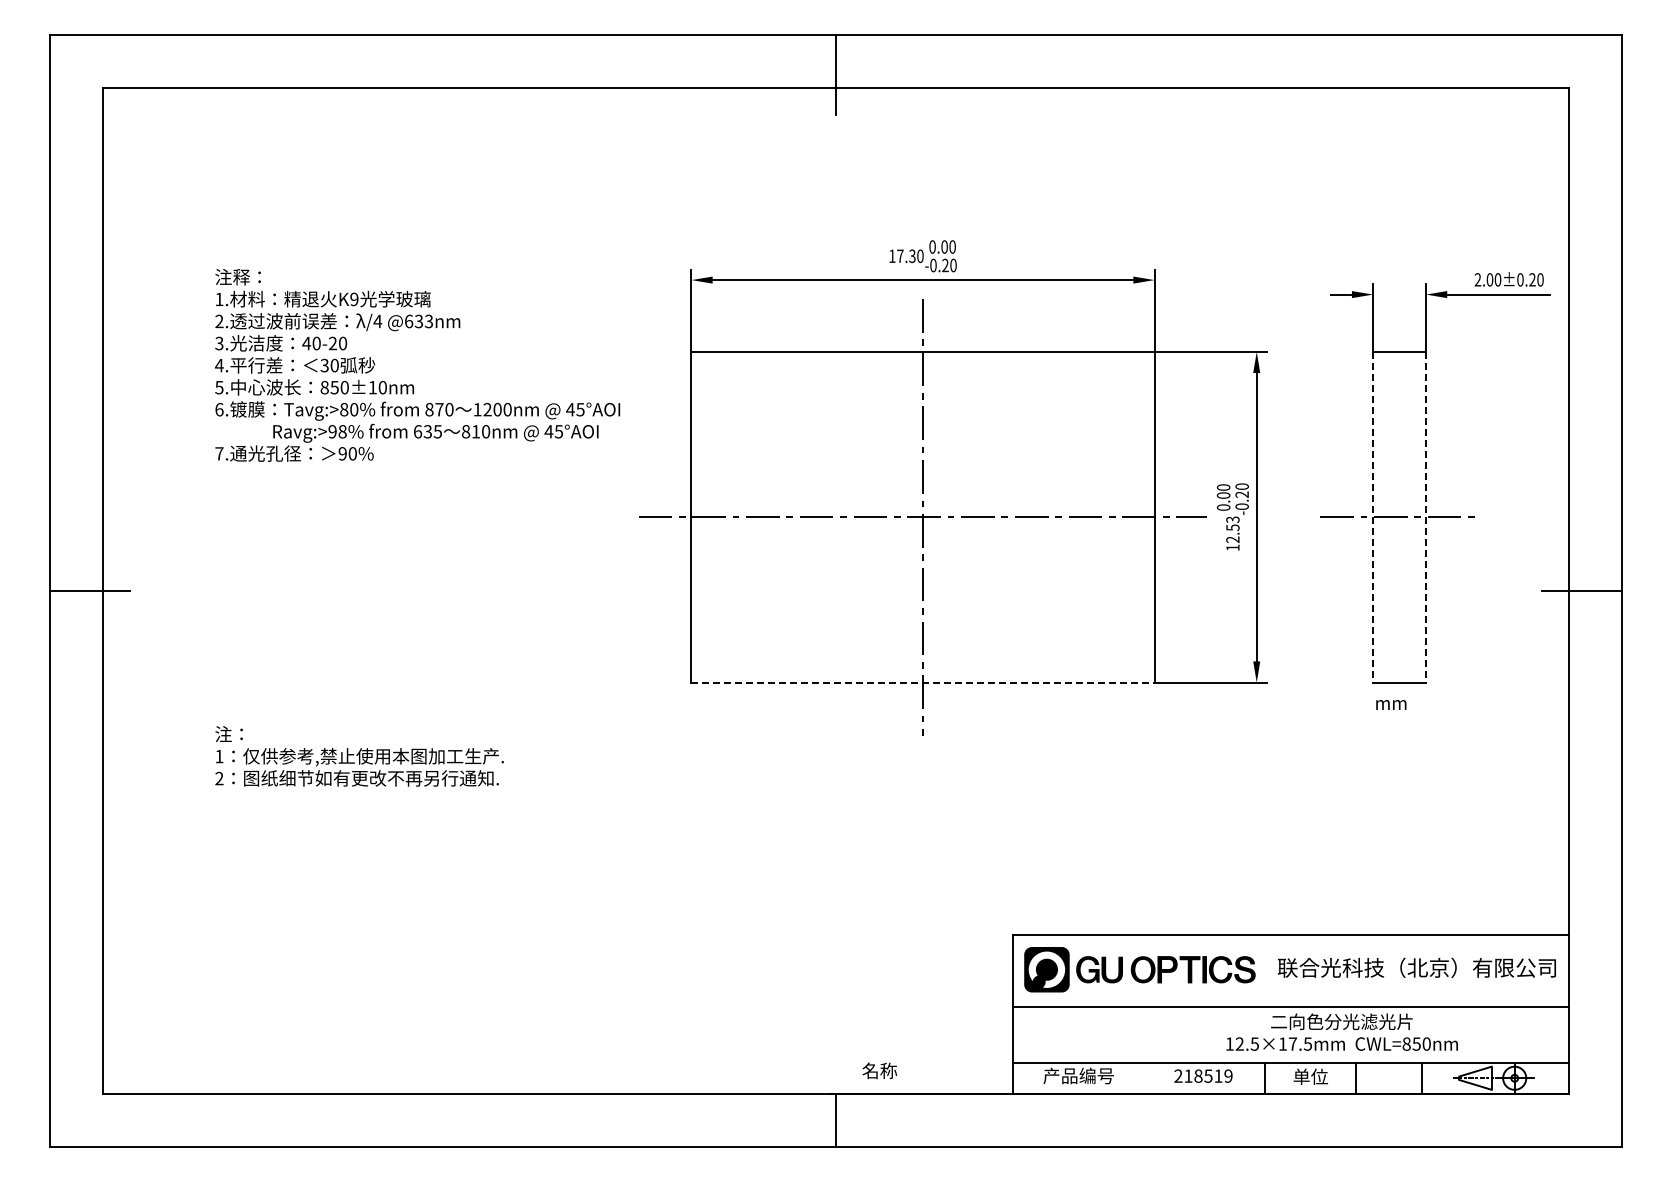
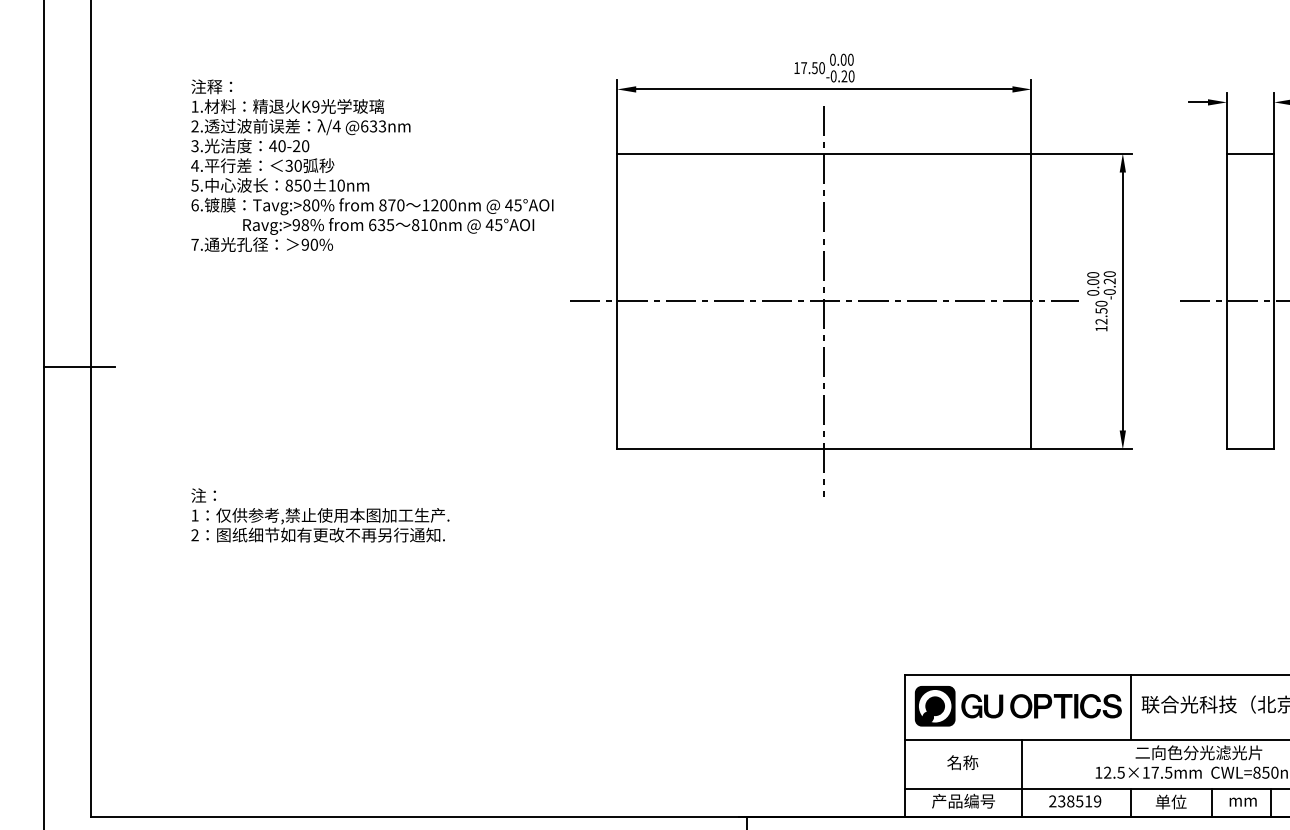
text: (912, 255) -> (814, 67), 17.30 -> 17.50
line: (1373, 517) -> (1227, 301), dashed -> solid
line: (1426, 517) -> (1274, 301), dashed -> solid
text: (1232, 519) -> (1101, 303), 12.53 -> 12.50
line: (923, 682) -> (824, 449), dashed -> solid
text: (1391, 704) -> (1243, 801), moved
line: (1265, 970) -> (1130, 706), added
line: (1144, 1050) -> (1022, 778), added
text: (879, 1070) -> (962, 762), moved
text: (1188, 1075) -> (1061, 800), 218519 -> 238519

